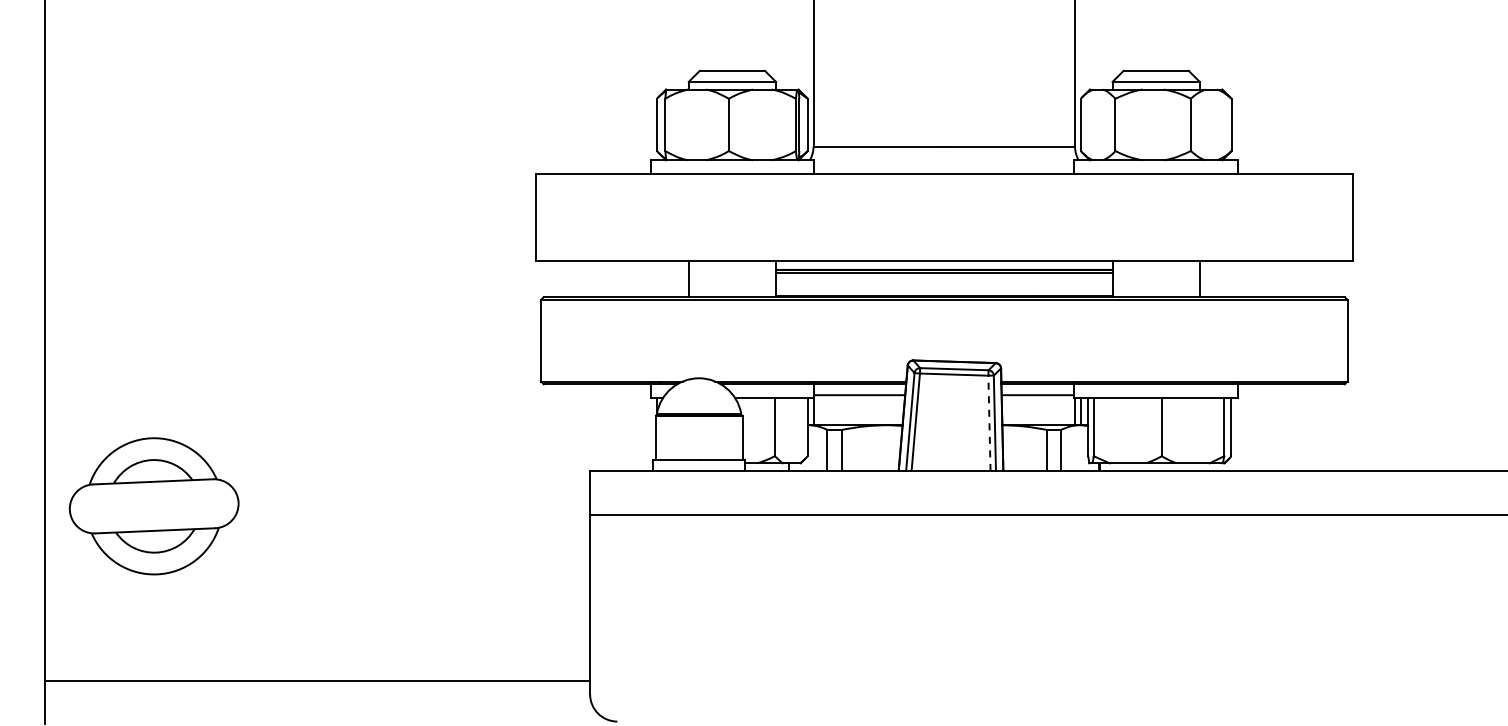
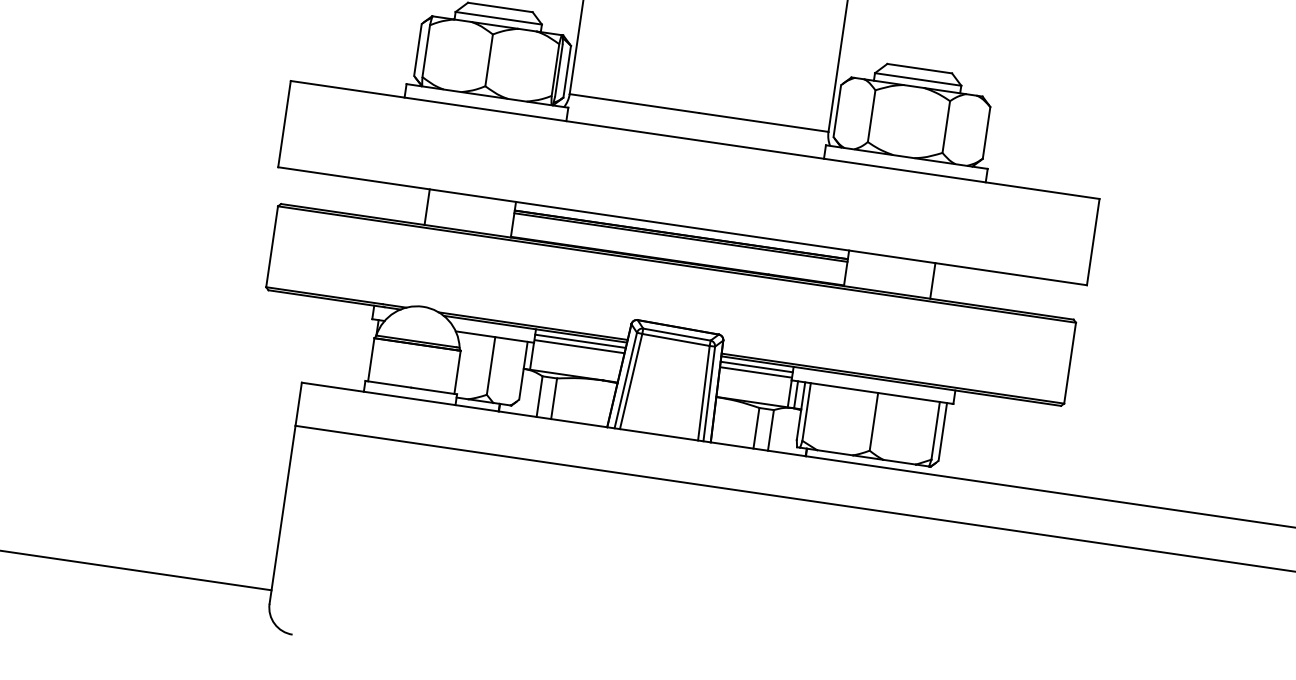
line: (859, 389) -> (580, 341), added
line: (1037, 389) -> (756, 366), added
line: (989, 423) -> (703, 393), dashed -> solid

